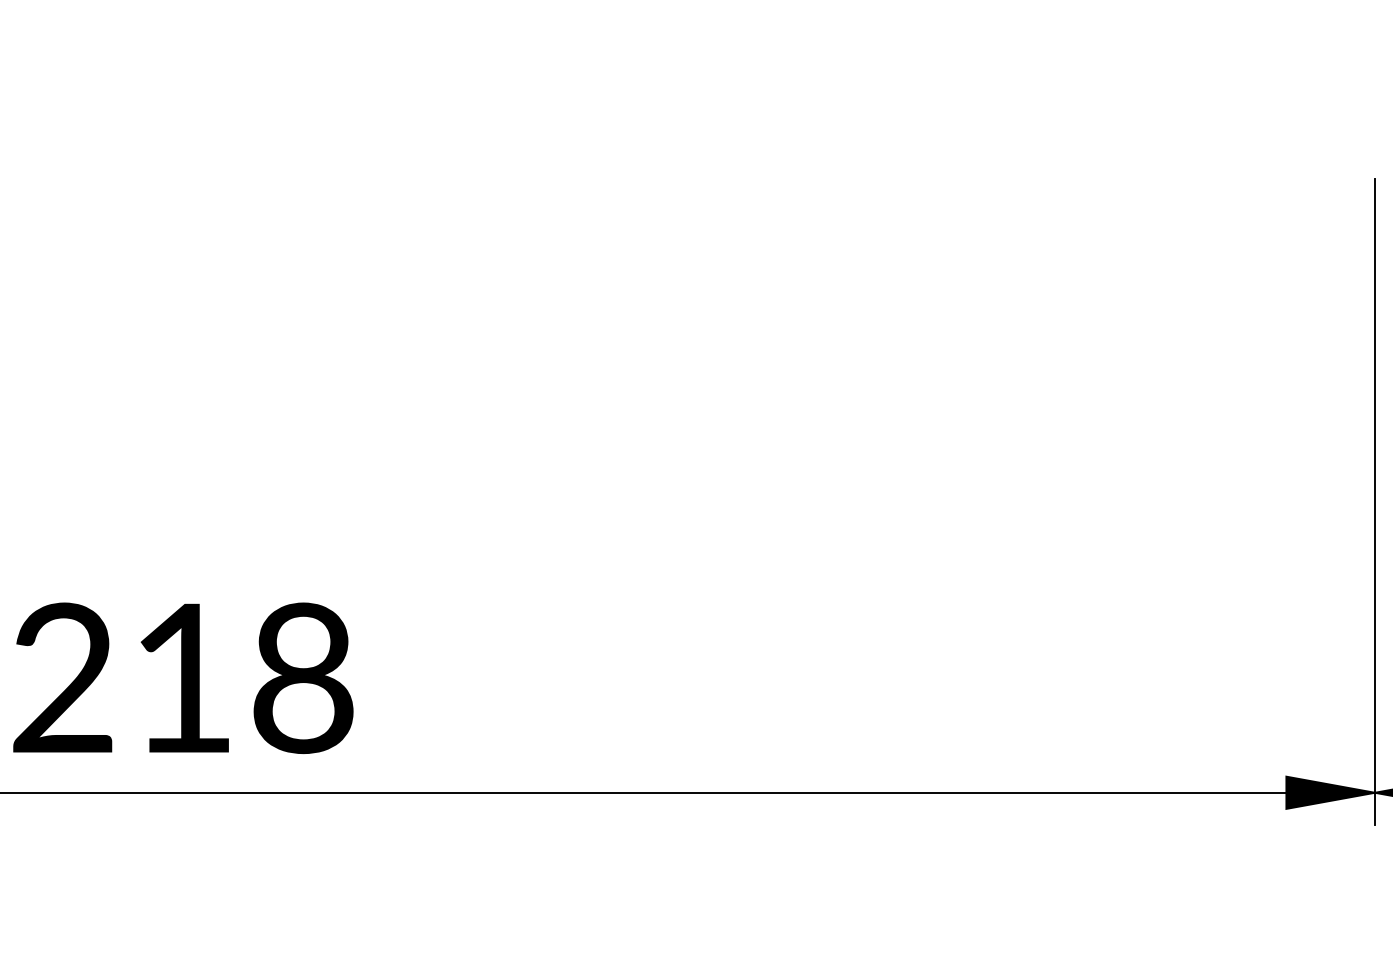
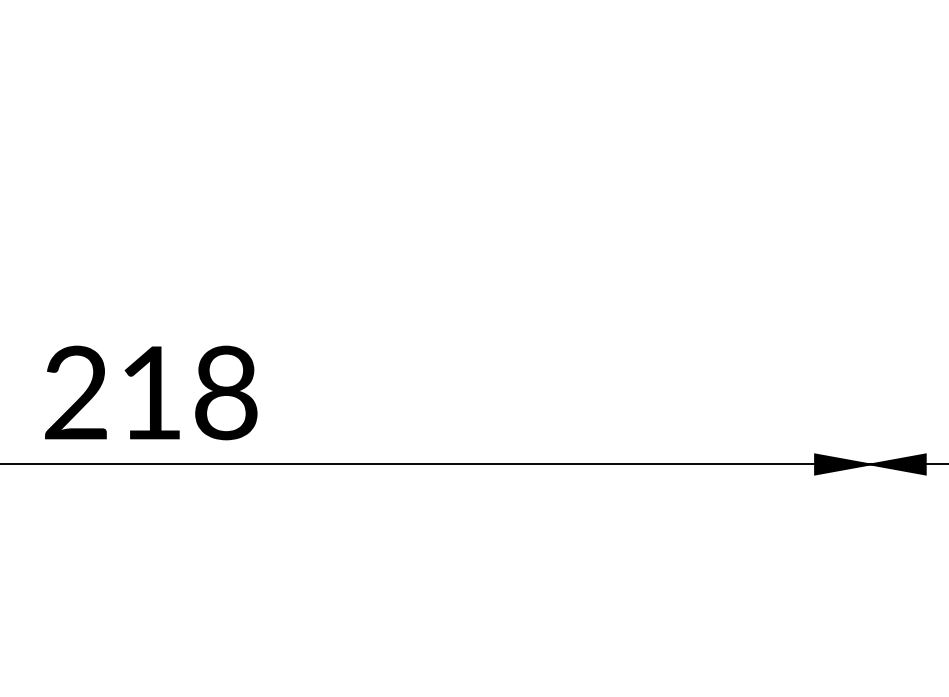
line: (1375, 501) -> (870, 282), removed
text: (183, 677) -> (151, 392), moved

